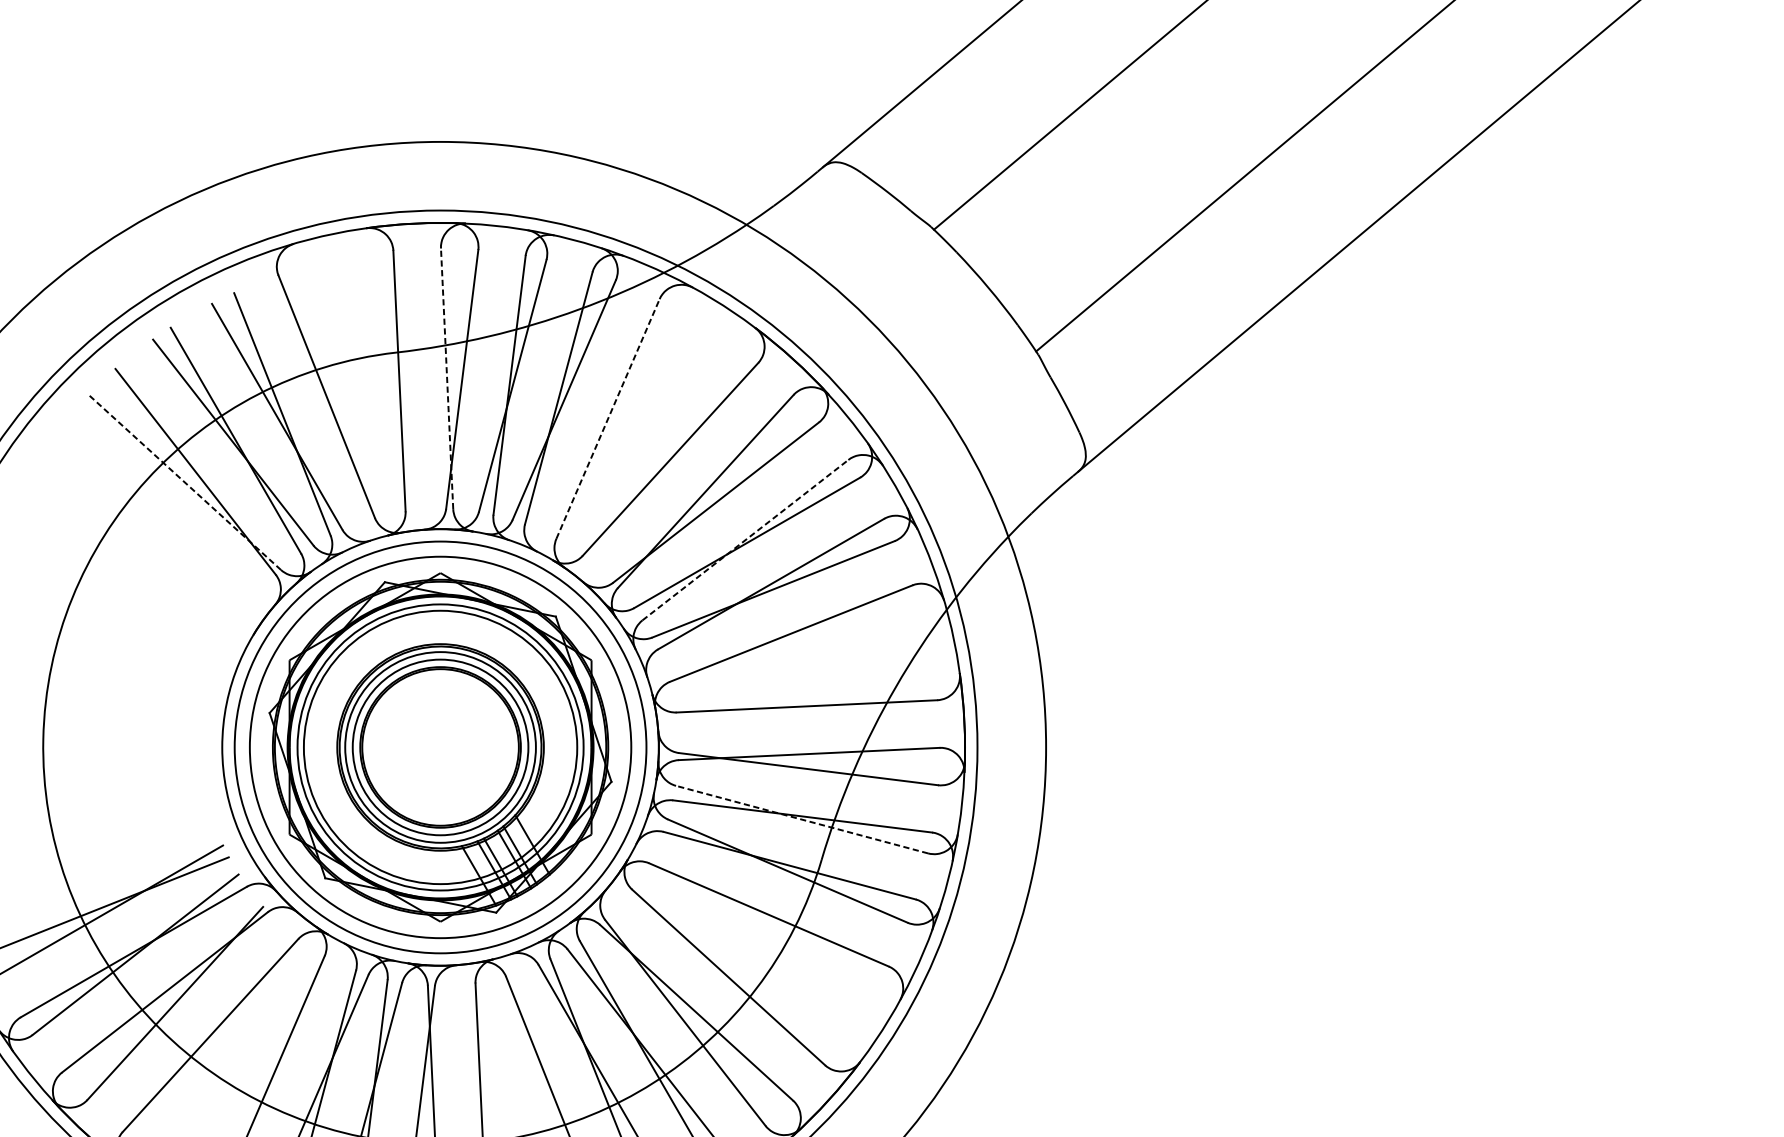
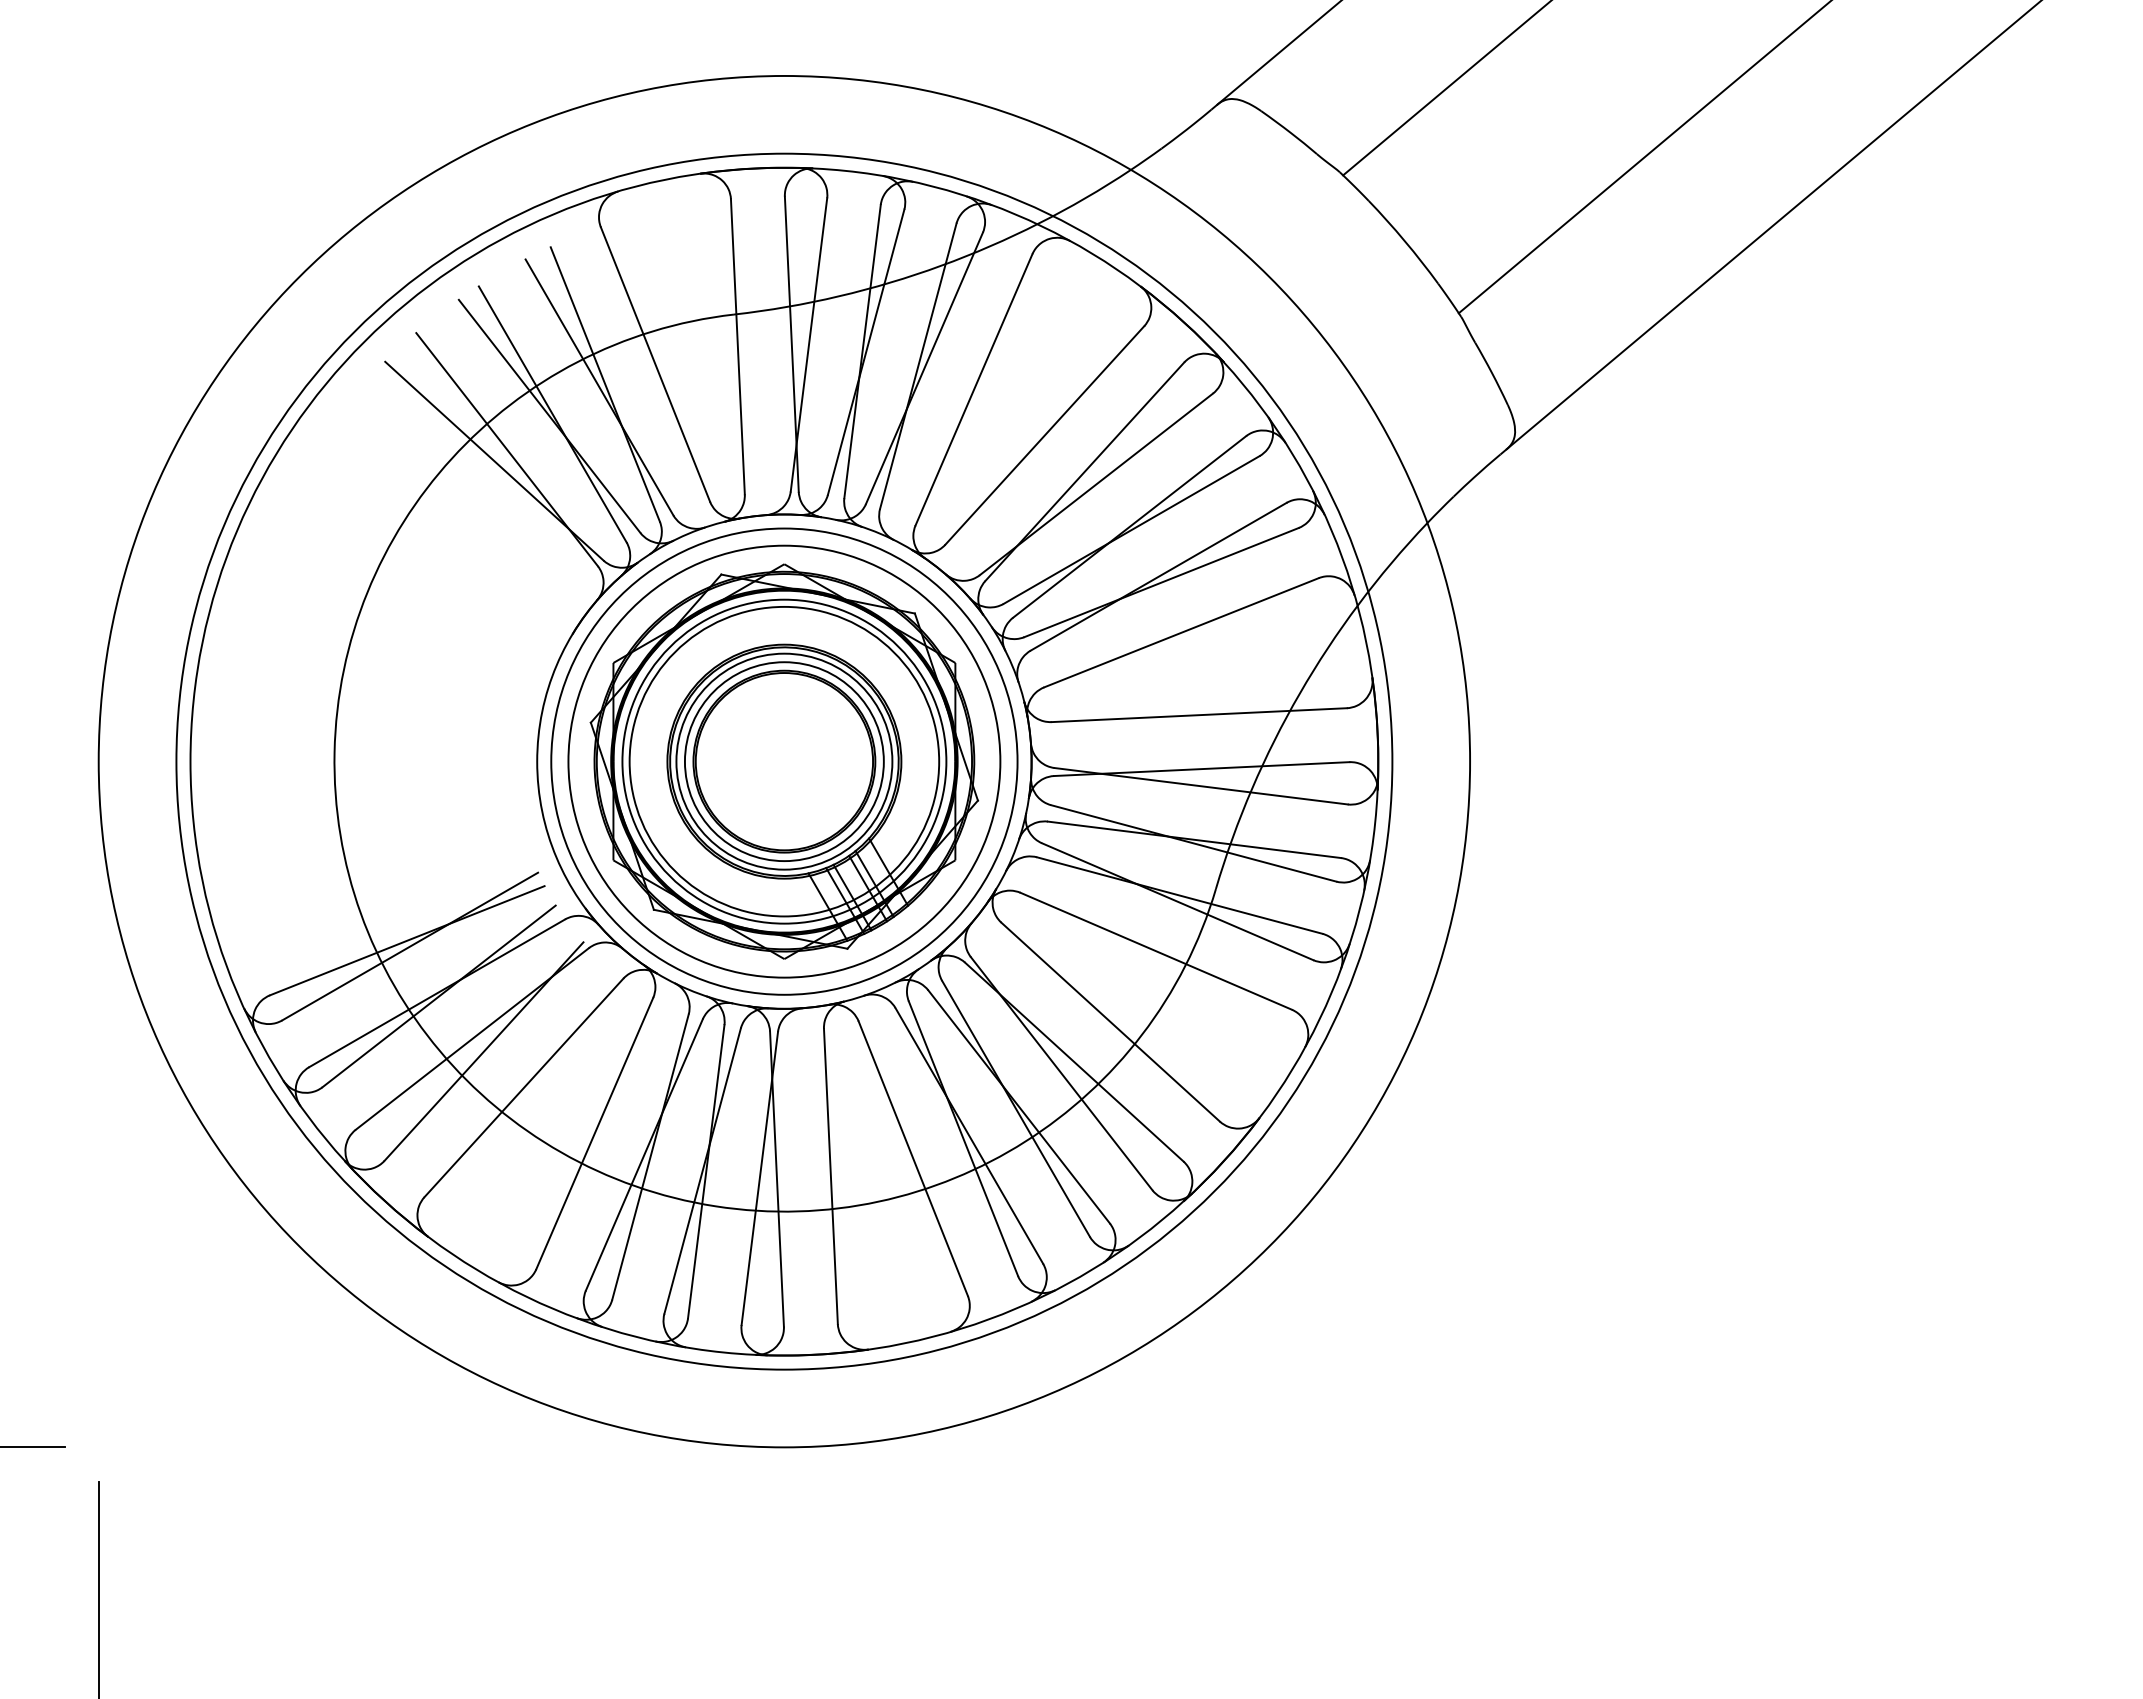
line: (446, 379) -> (791, 344), dashed -> solid
line: (608, 418) -> (974, 389), dashed -> solid
line: (184, 482) -> (494, 461), dashed -> solid
line: (745, 539) -> (1129, 526), dashed -> solid
line: (801, 819) -> (1193, 843), dashed -> solid

